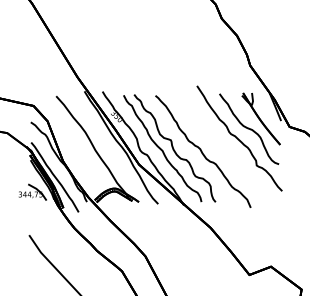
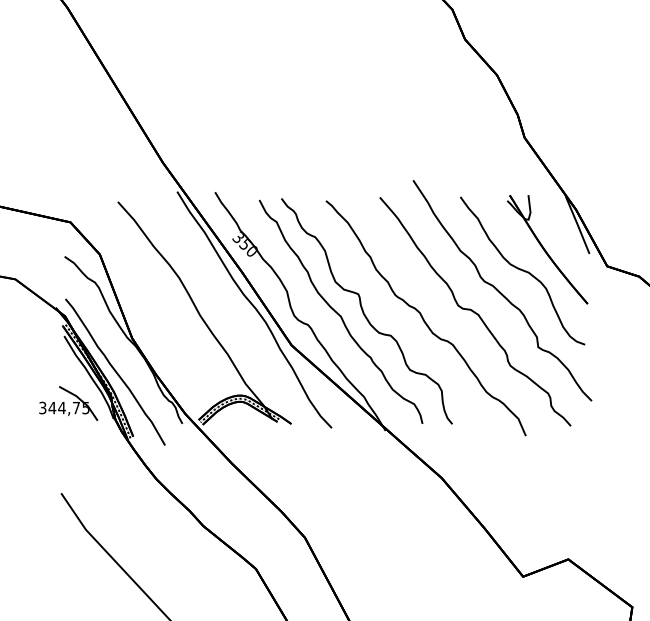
curve: (226, 148) -> (474, 311), added

